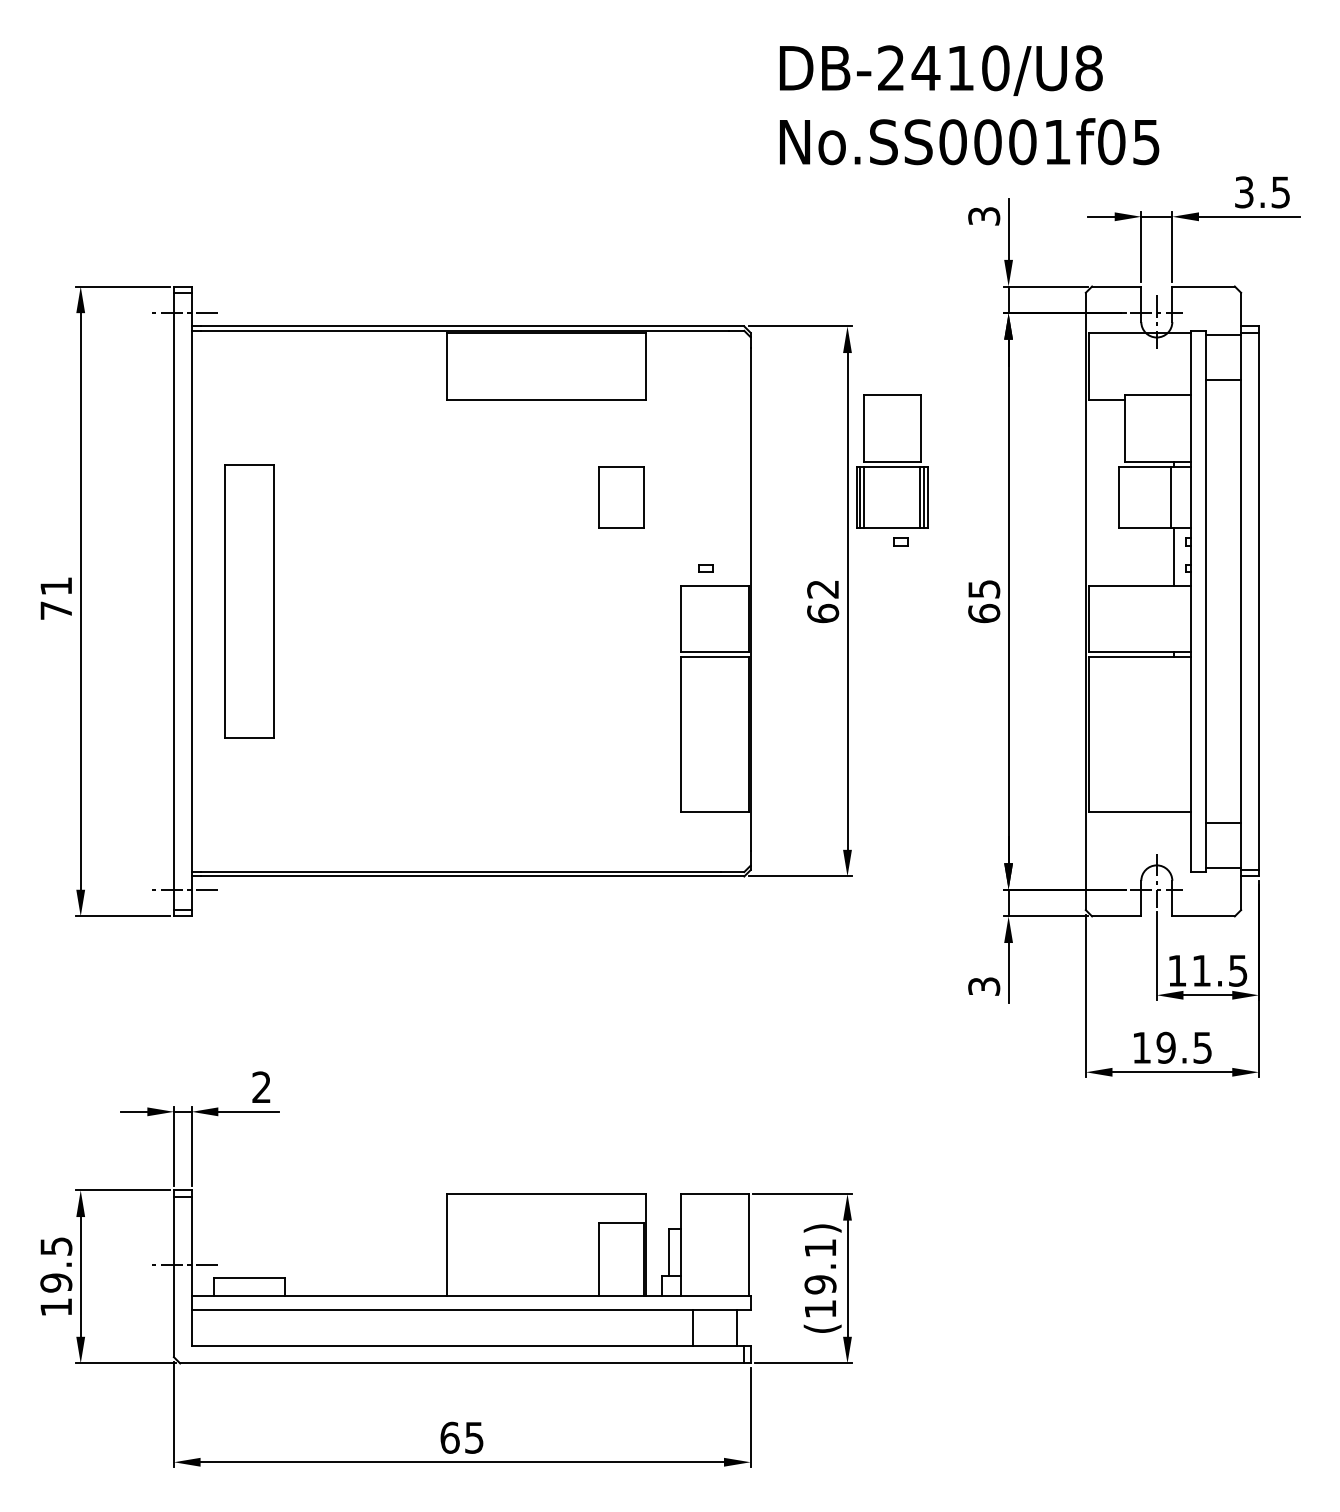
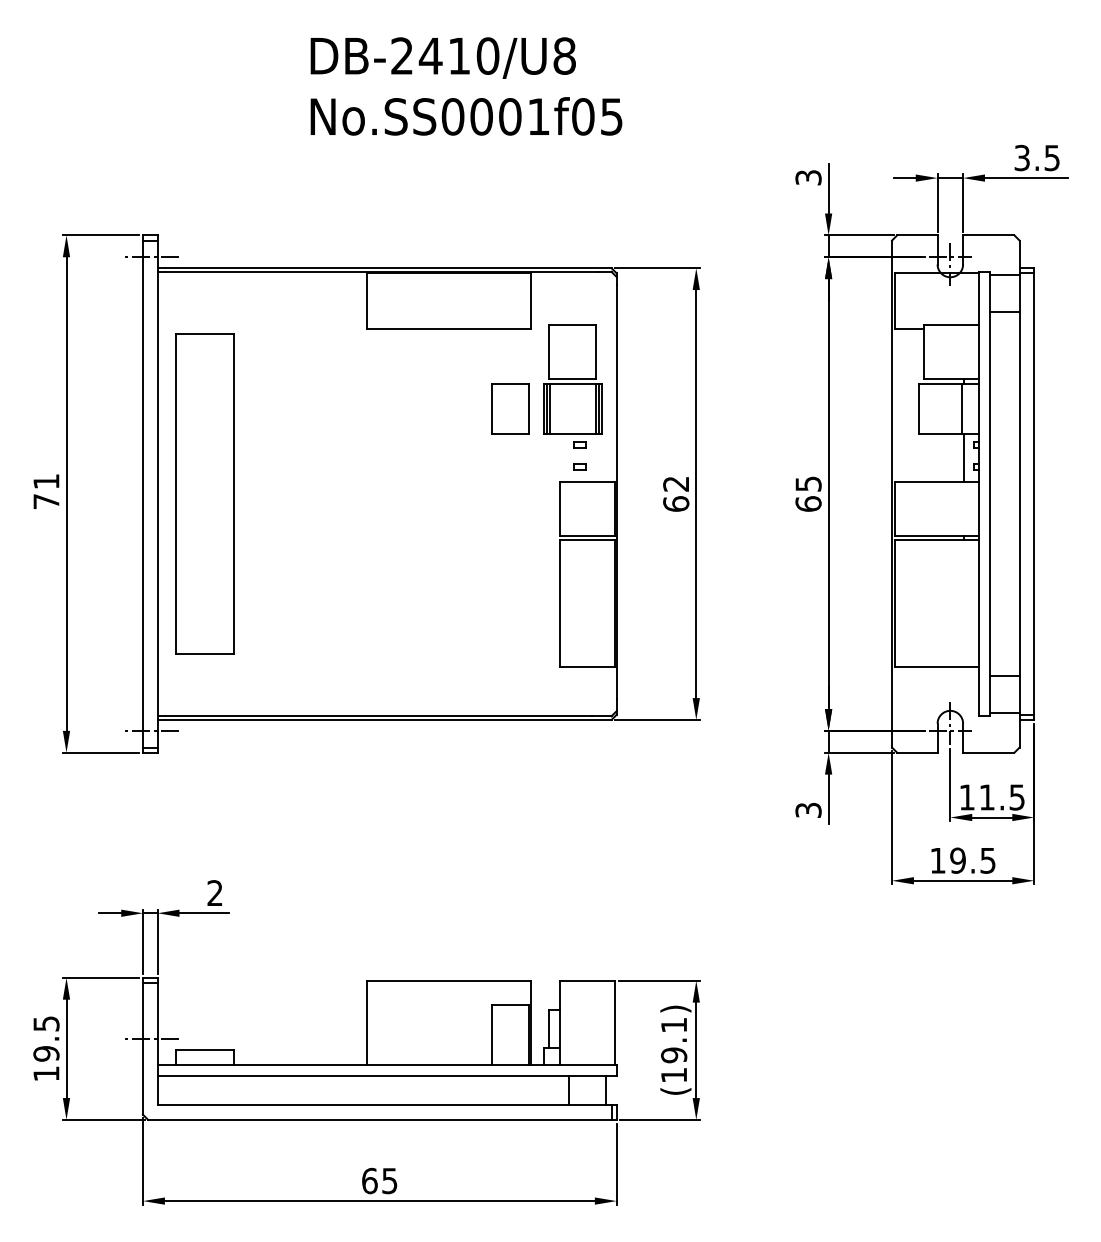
text: (969, 105) -> (466, 86), moved
part: (891, 470) -> (572, 386), moved
part: (248, 600) -> (204, 493), size x1.43

